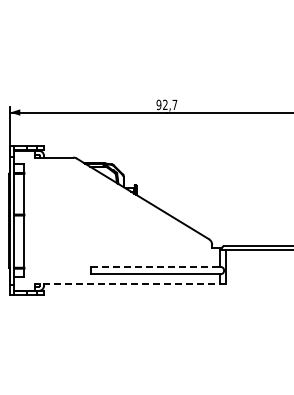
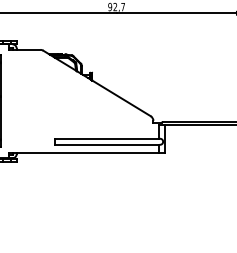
line: (155, 266) -> (107, 138), dashed -> solid
line: (130, 284) -> (87, 153), dashed -> solid

